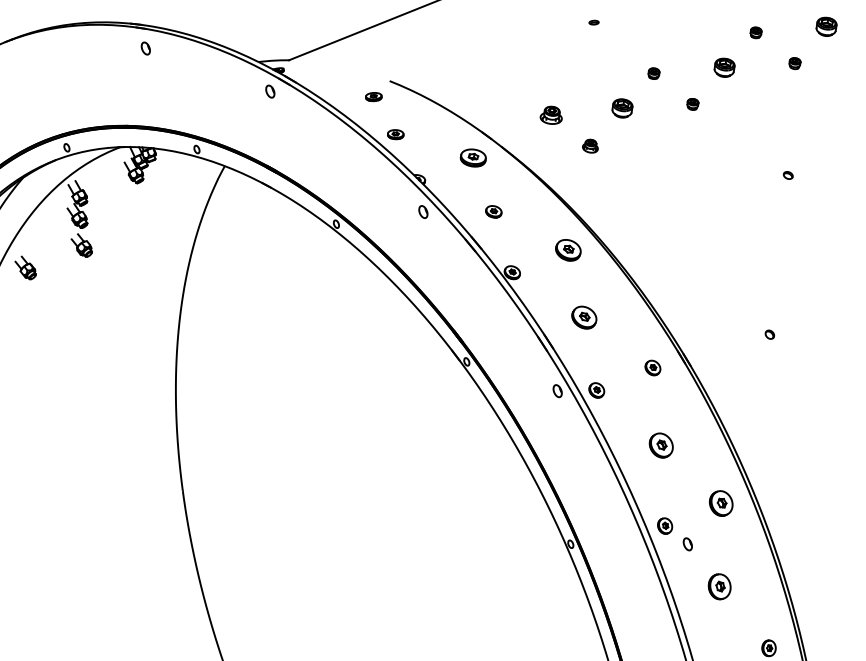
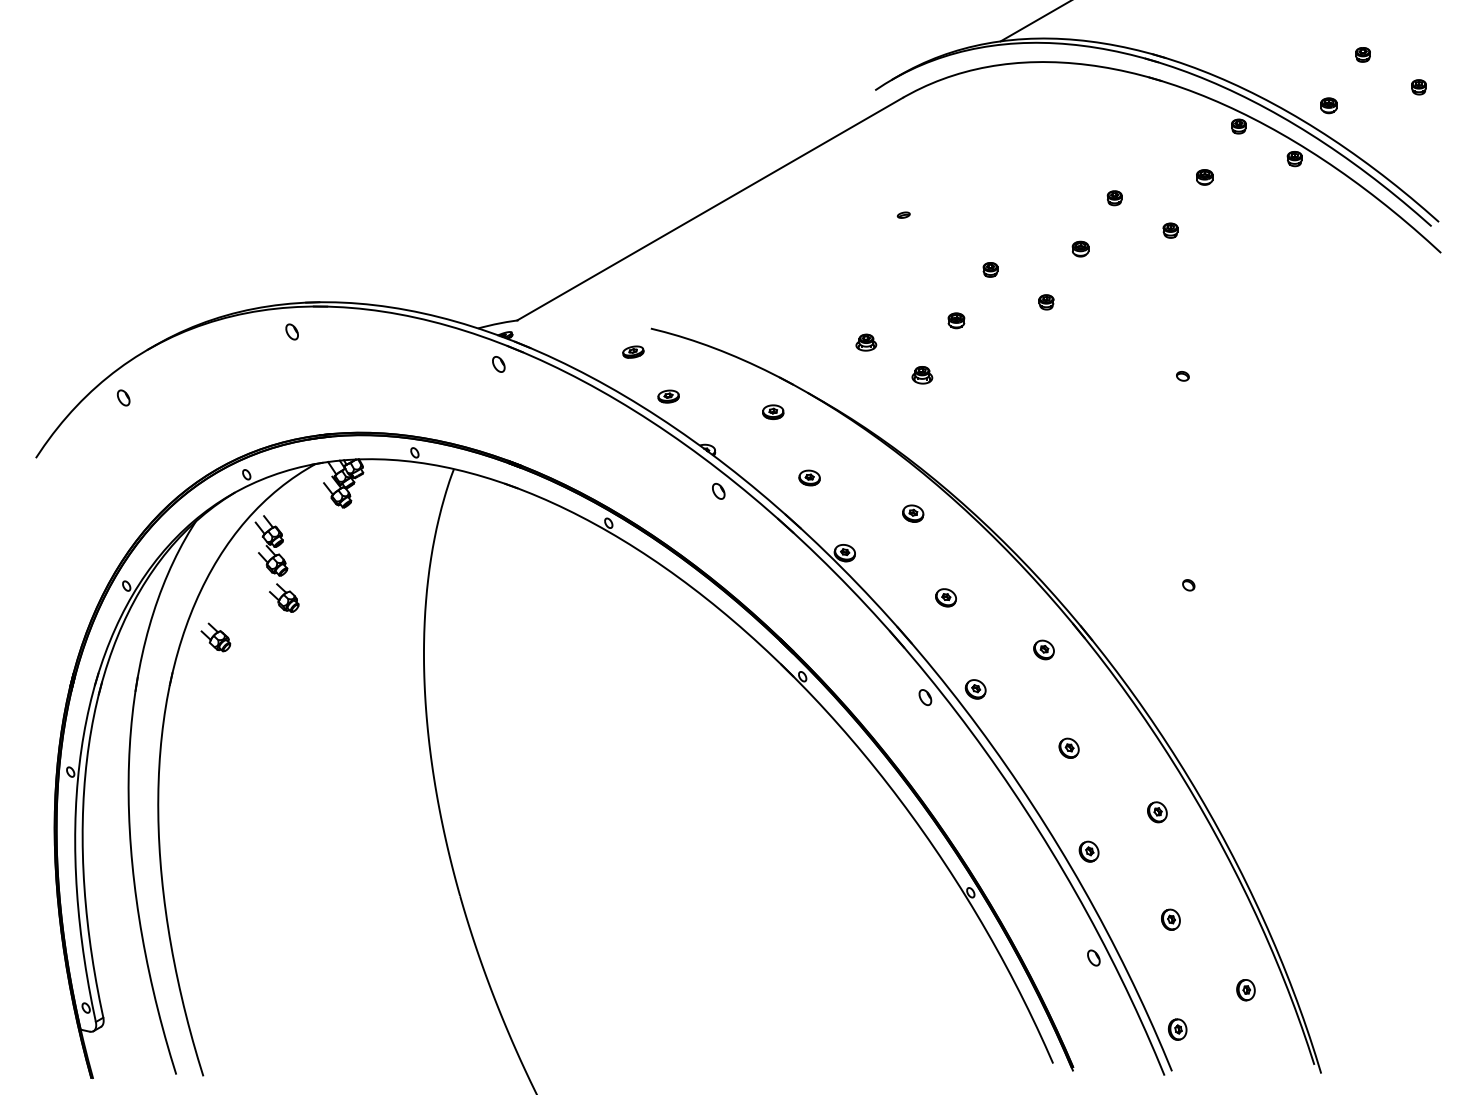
part: (826, 26) -> (1204, 177), size x0.62
part: (145, 48) -> (291, 331), moved
part: (724, 67) -> (1080, 248), size x0.62
part: (622, 108) -> (956, 320), size x0.62
part: (551, 115) -> (866, 342), size x0.71
part: (473, 157) -> (773, 411), size x0.62
part: (568, 250) -> (913, 513), size x0.62
part: (583, 317) -> (945, 597), size x0.62
part: (660, 444) -> (1068, 747), size x0.62
part: (721, 503) -> (1157, 812), size x0.62
part: (687, 543) -> (1093, 957), moved
part: (719, 586) -> (1170, 919), size x0.62

